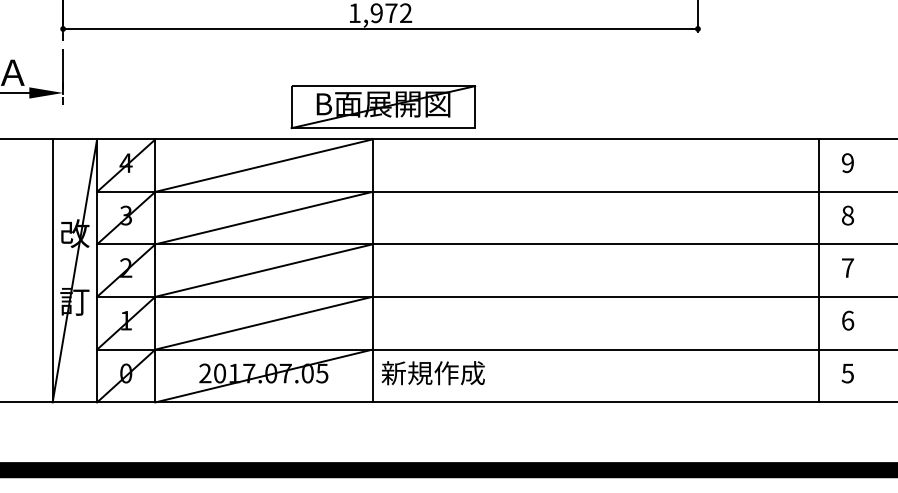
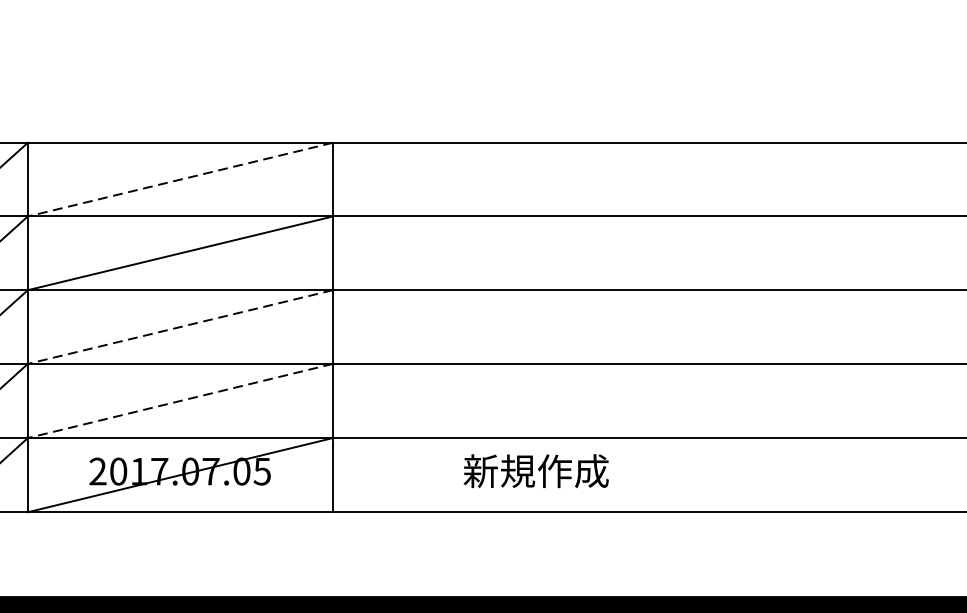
part: (383, 107) -> (348, 97), removed
line: (263, 165) -> (179, 179), solid -> dashed
line: (263, 270) -> (179, 326), solid -> dashed
line: (818, 270) -> (959, 326), removed
line: (263, 323) -> (179, 401), solid -> dashed
text: (432, 373) -> (535, 471), moved

